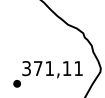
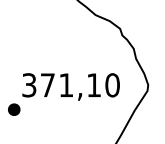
text: (78, 68) -> (112, 85), 371,11 -> 371,10

